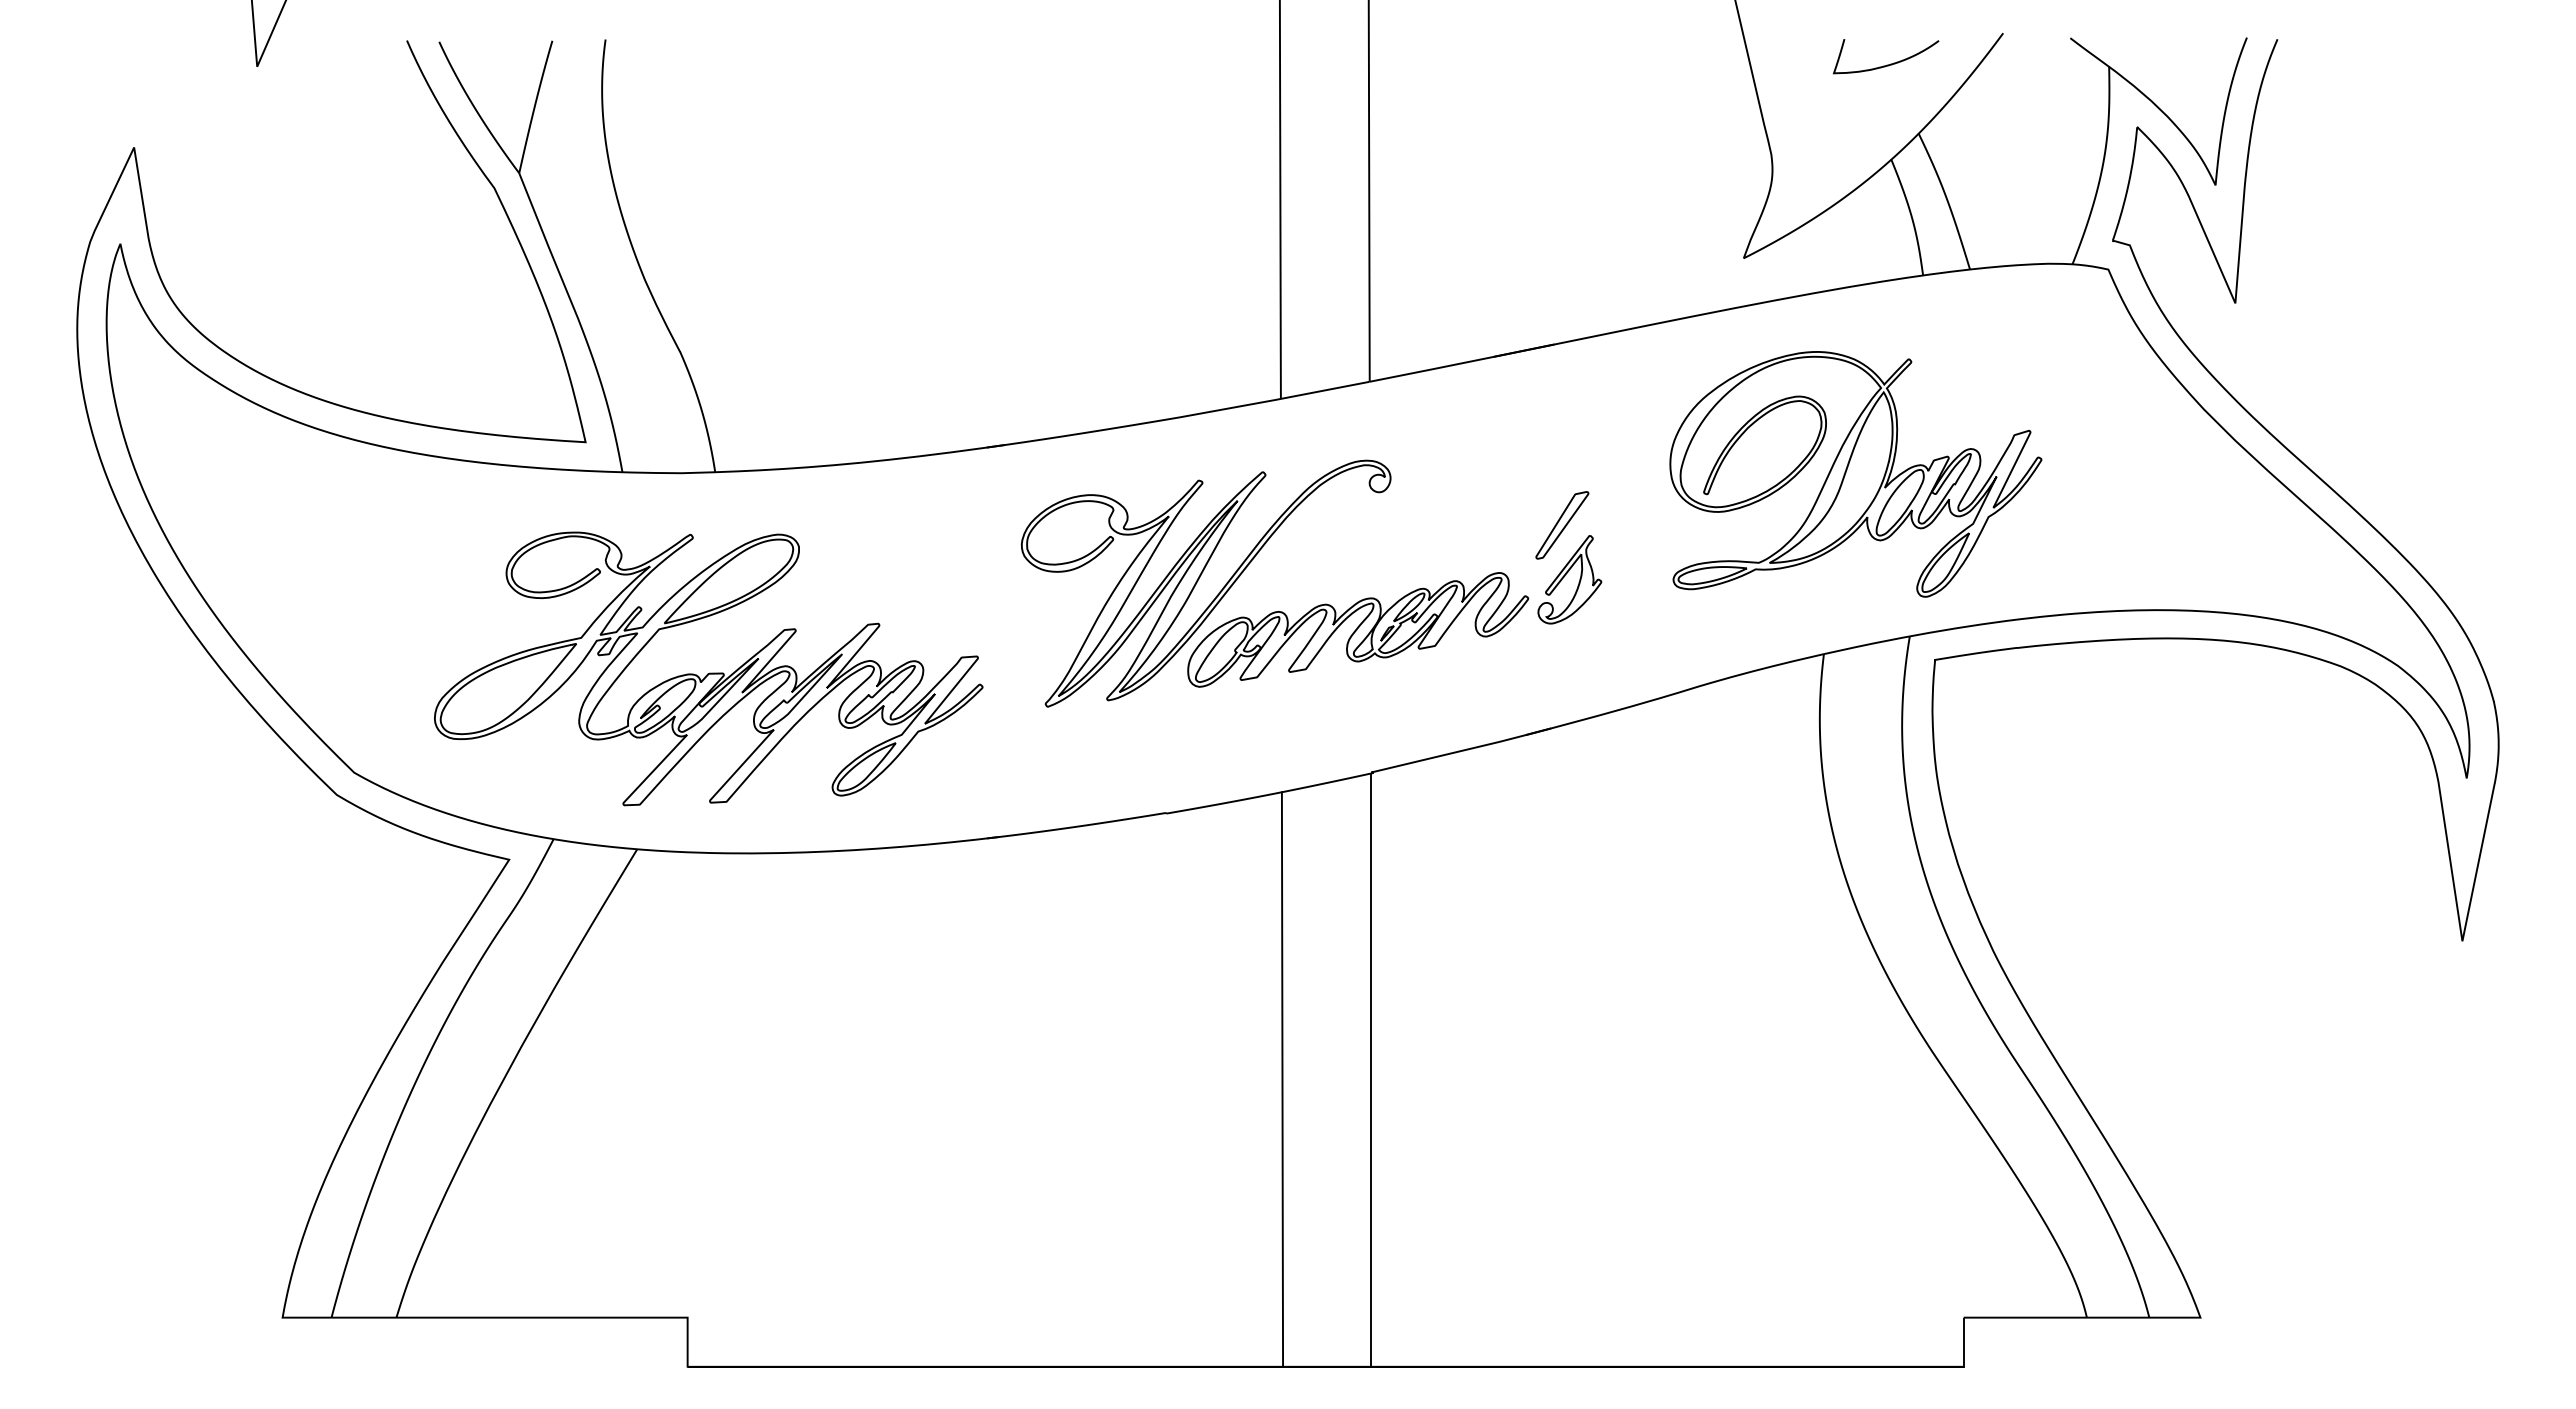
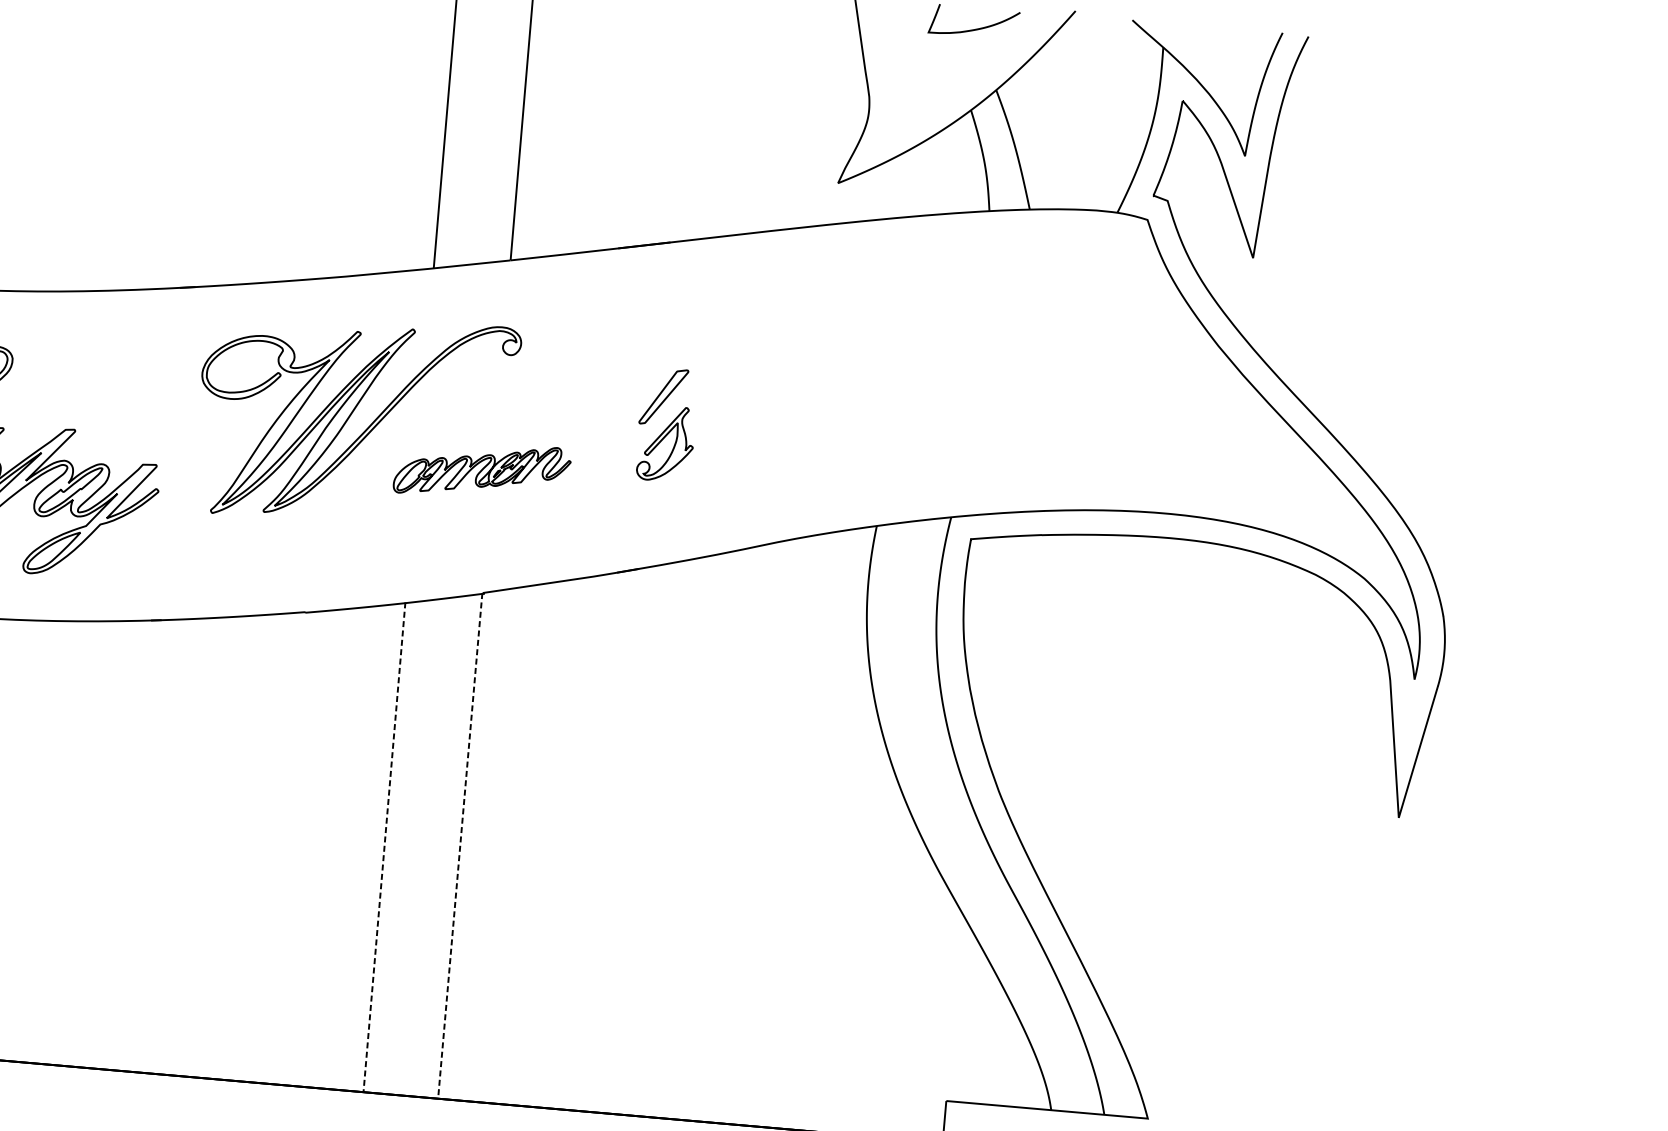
part: (1855, 474) -> (917, 375), removed
part: (1358, 629) -> (482, 470), size x0.6
line: (1370, 1070) -> (460, 846), solid -> dashed
line: (1282, 1079) -> (384, 847), solid -> dashed

